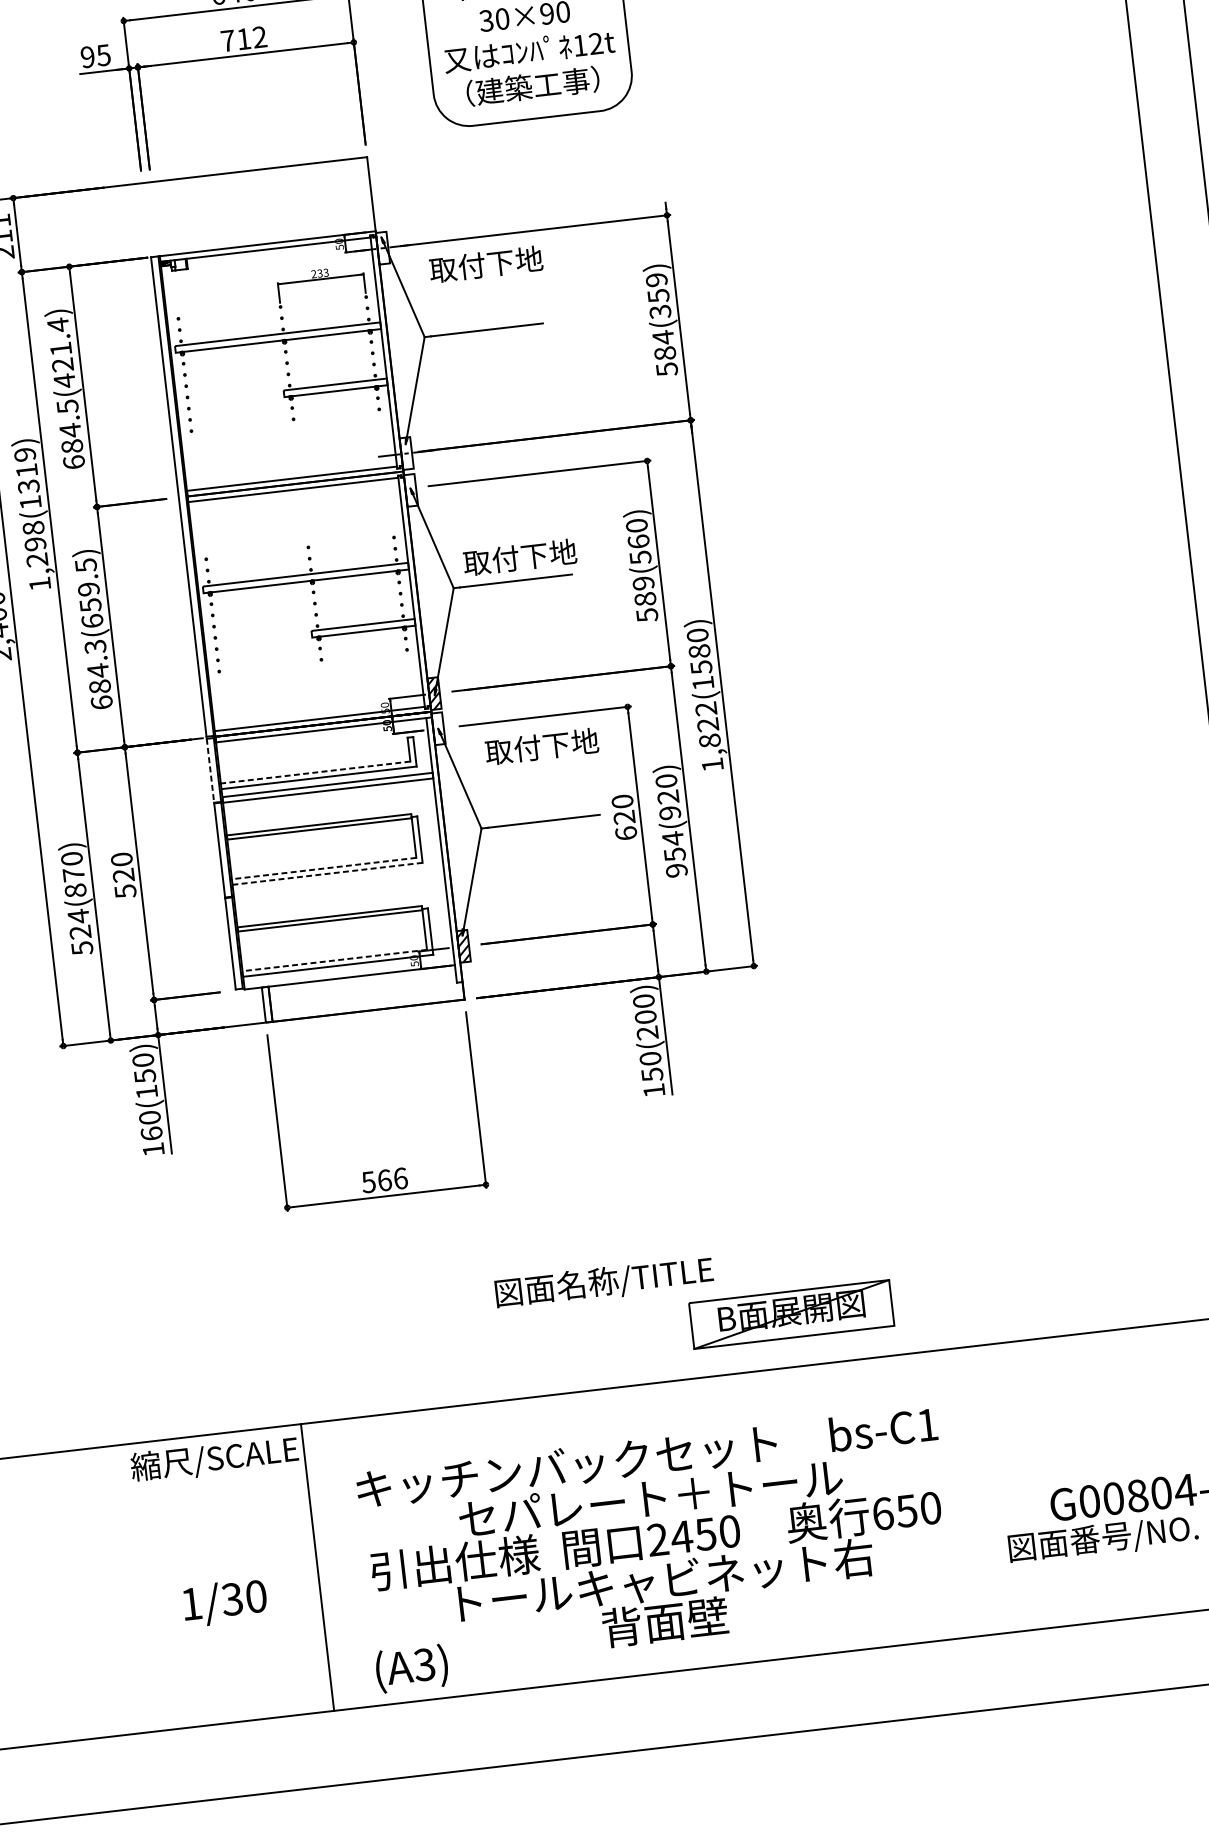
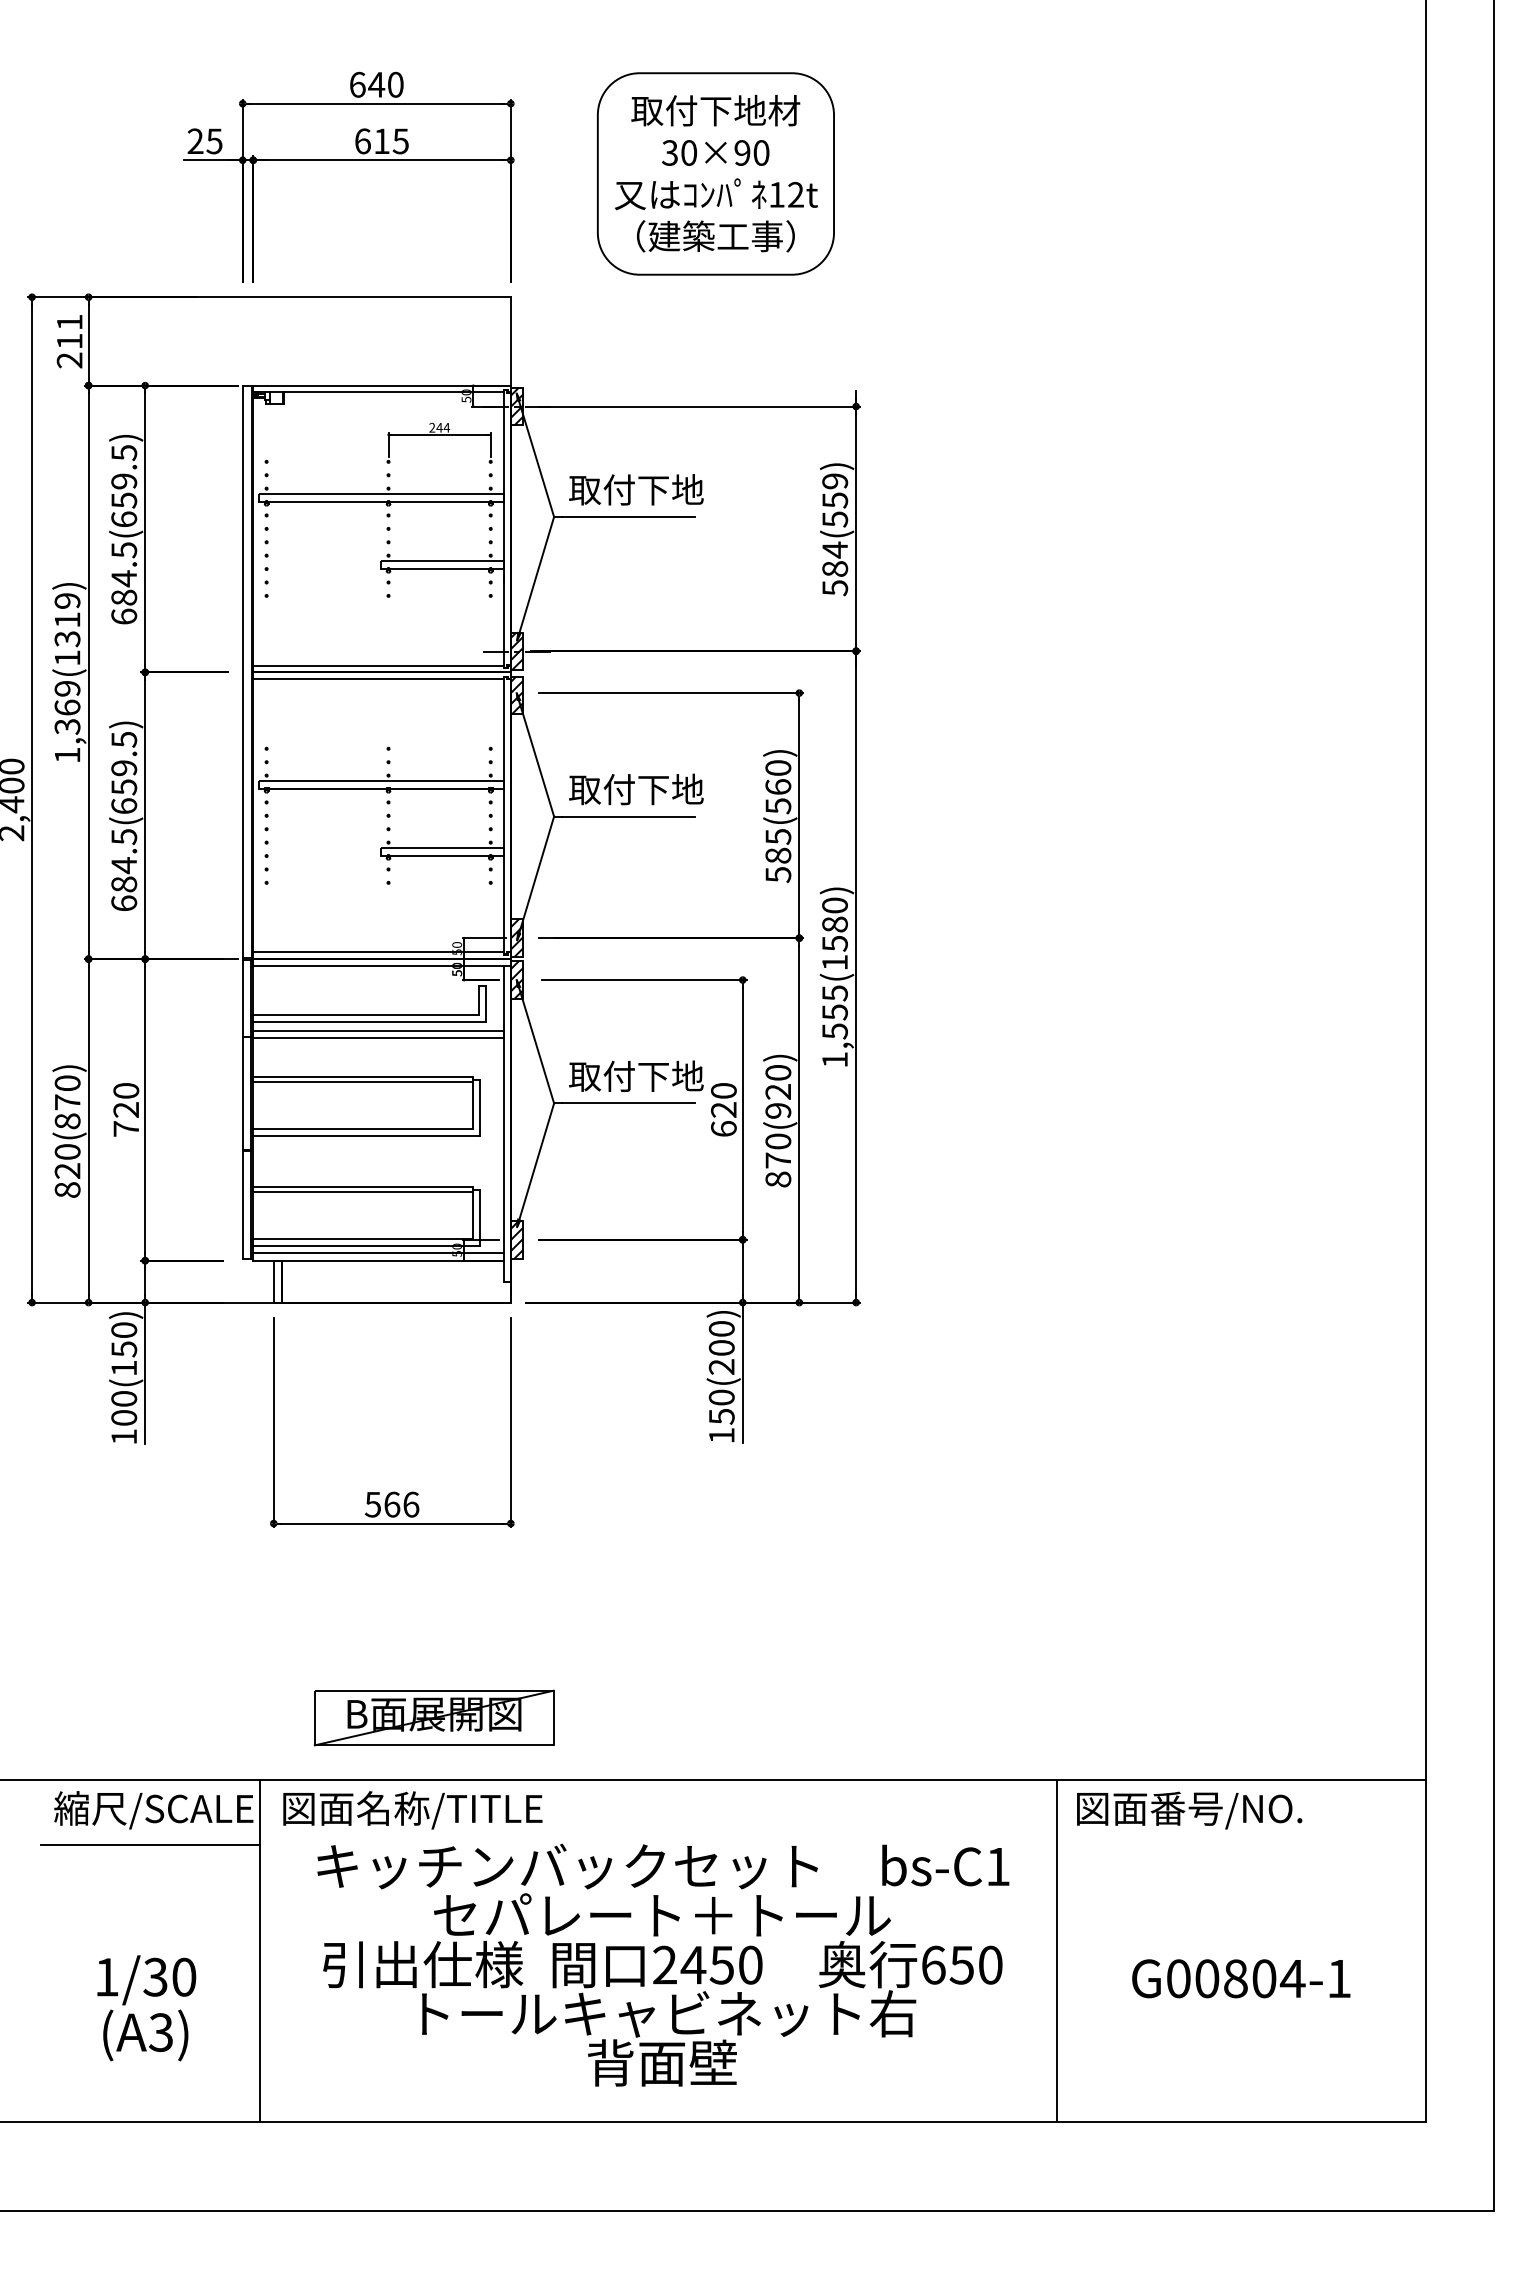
text: (243, 39) -> (381, 141), 712 -> 615
text: (87, 57) -> (195, 141), 95 -> 25
hatch: (382, 248) -> (516, 406), added
text: (486, 264) -> (636, 489), moved
text: (323, 272) -> (443, 427), 233 -> 244
text: (659, 312) -> (834, 519), 584(359) -> 584(559)
text: (61, 353) -> (124, 486), 684.5(421.4) -> 684.5(659.5)
hatch: (406, 453) -> (516, 651), added
hatch: (410, 490) -> (516, 695), added
text: (35, 543) -> (67, 707), 1,298(1319) -> 1,369(1319)
text: (643, 583) -> (778, 836), 589(560) -> 585(560)
text: (94, 646) -> (123, 836), 684.3(659.5) -> 684.5(659.5)
text: (707, 725) -> (834, 1012), 1,822(1580) -> 1,555(1580)
hatch: (437, 728) -> (516, 979), added
text: (541, 746) -> (636, 1075), moved
line: (210, 770) -> (242, 998), dashed -> solid
line: (314, 772) -> (365, 1014), dashed -> solid
text: (675, 854) -> (778, 1160), 954(920) -> 870(920)
line: (323, 868) -> (362, 1129), dashed -> solid
line: (327, 873) -> (366, 1135), dashed -> solid
text: (125, 891) -> (126, 1129), 520 -> 720
text: (80, 931) -> (67, 1170), 524(870) -> 820(870)
line: (334, 960) -> (362, 1238), dashed -> solid
line: (348, 970) -> (378, 1252), added
text: (152, 1133) -> (124, 1417), 160(150) -> 100(150)
text: (604, 1283) -> (412, 1810), moved
part: (791, 1314) -> (433, 1717), moved
line: (215, 1488) -> (150, 1844), added
line: (985, 1490) -> (1057, 1951), added
text: (1103, 1539) -> (1189, 1810), moved
text: (411, 1668) -> (145, 2035), moved

